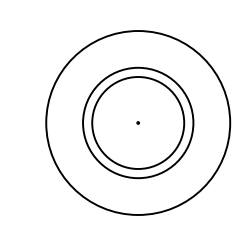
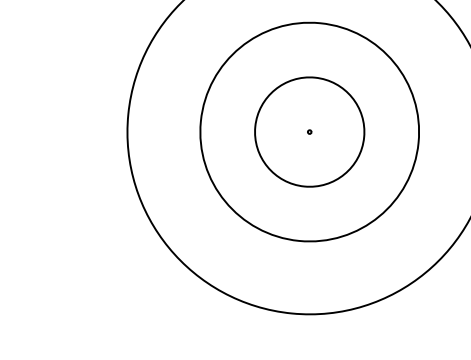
circle: (138, 122) -> (310, 131), size x0.6

